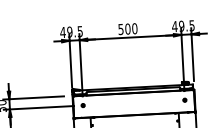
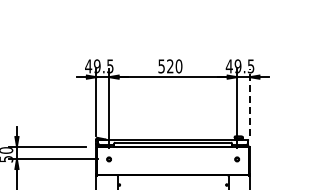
text: (128, 29) -> (170, 66), 500 -> 520
line: (192, 54) -> (249, 102), solid -> dashed

